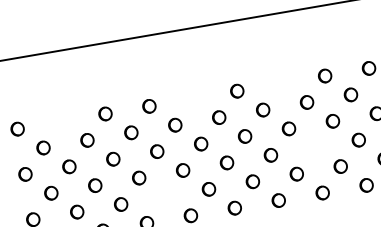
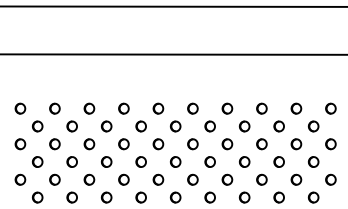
part: (281, 83) -> (227, 108), added
part: (193, 98) -> (158, 108), added
part: (60, 121) -> (54, 108), added
part: (314, 147) -> (244, 161), added
part: (164, 196) -> (123, 179), added

